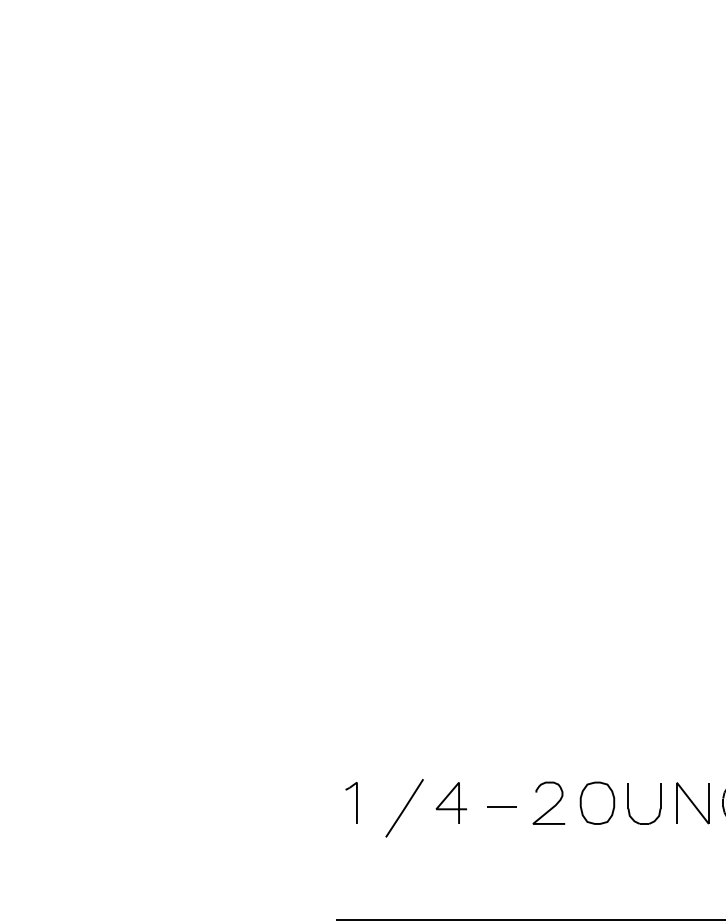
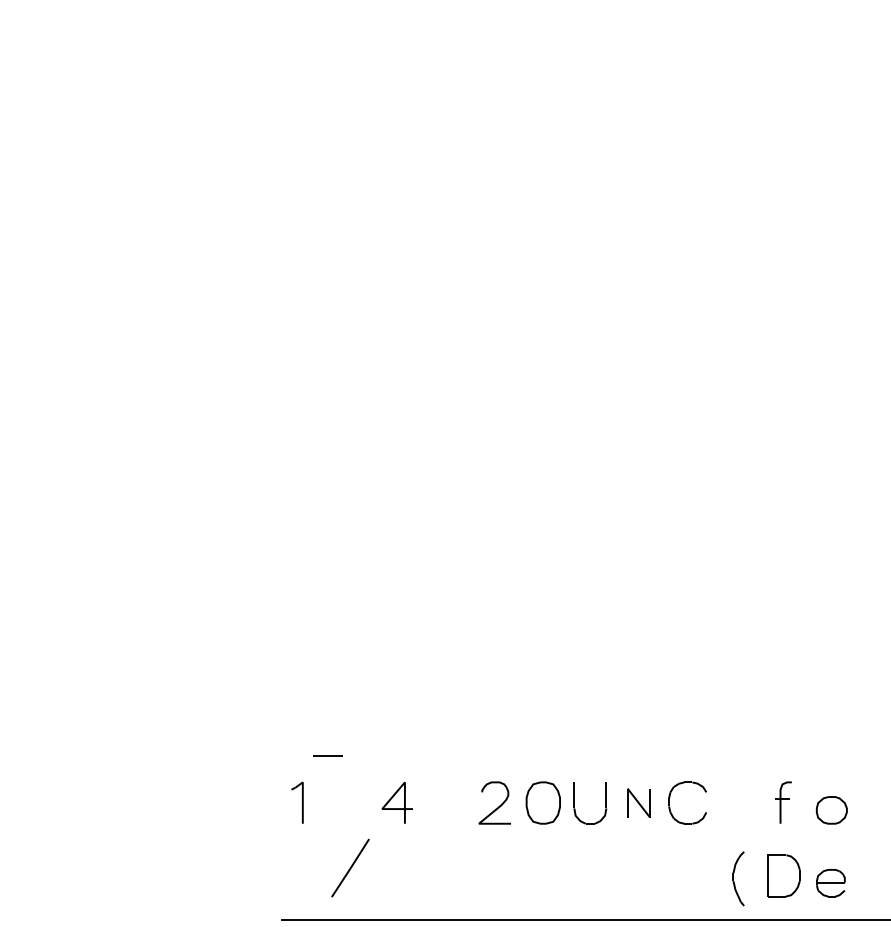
part: (692, 802) -> (638, 802), size x0.7
line: (501, 806) -> (327, 755), moved
line: (404, 807) -> (350, 867), moved

